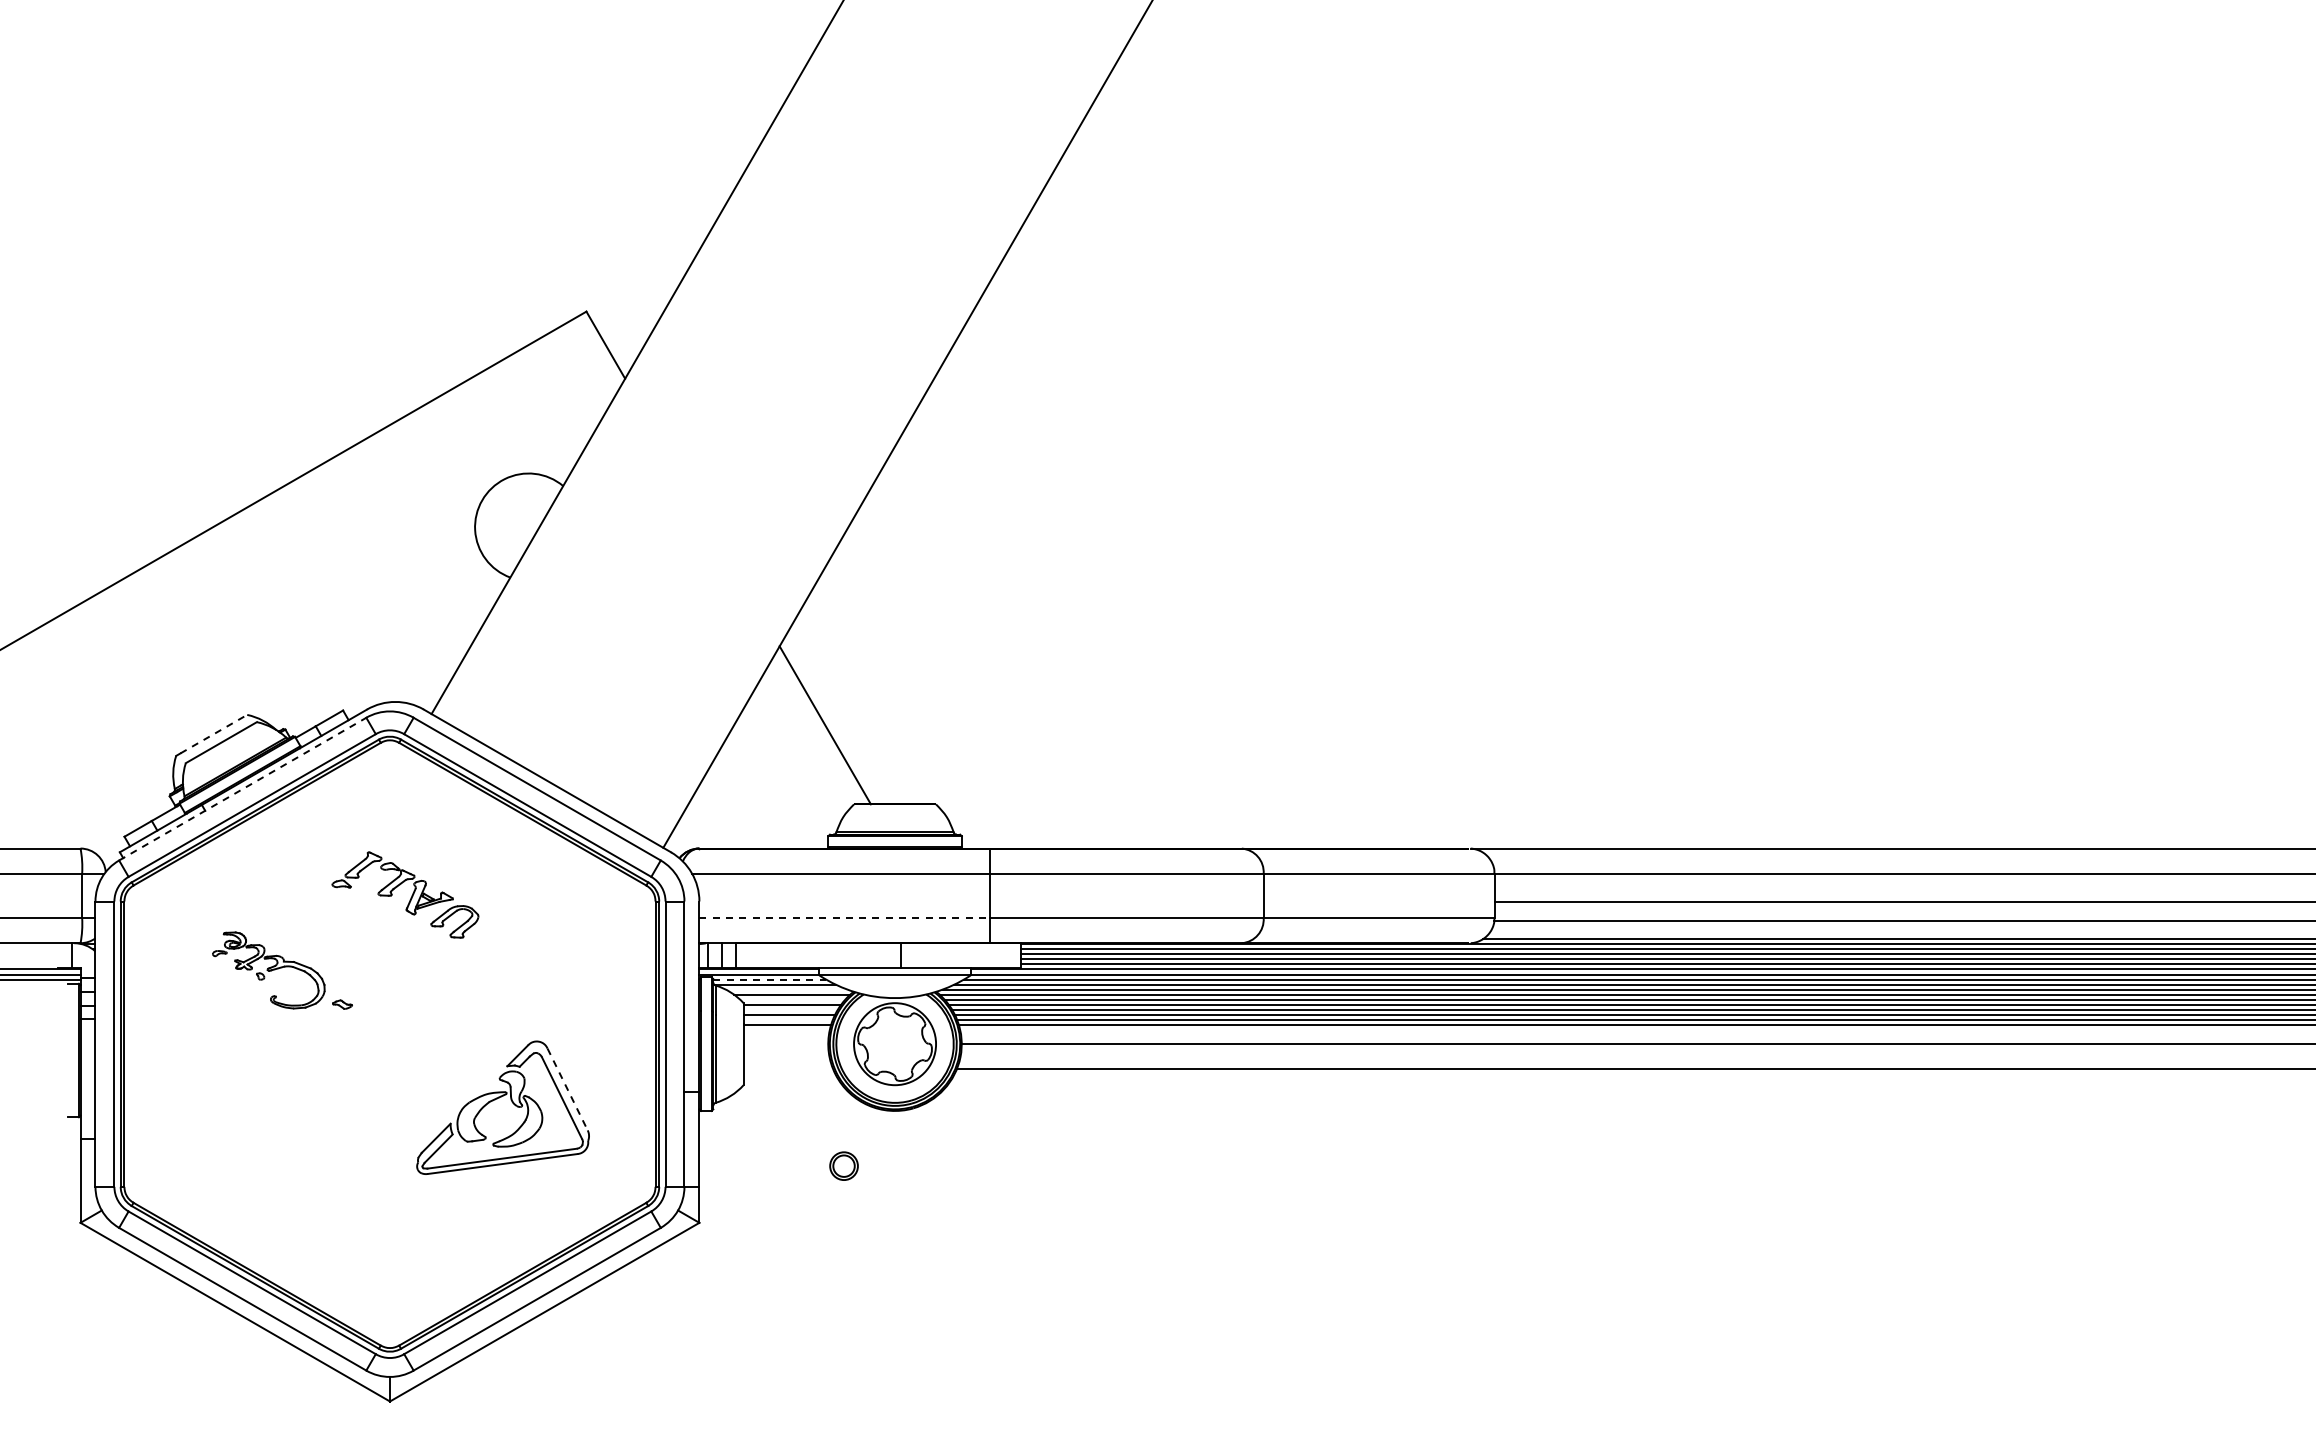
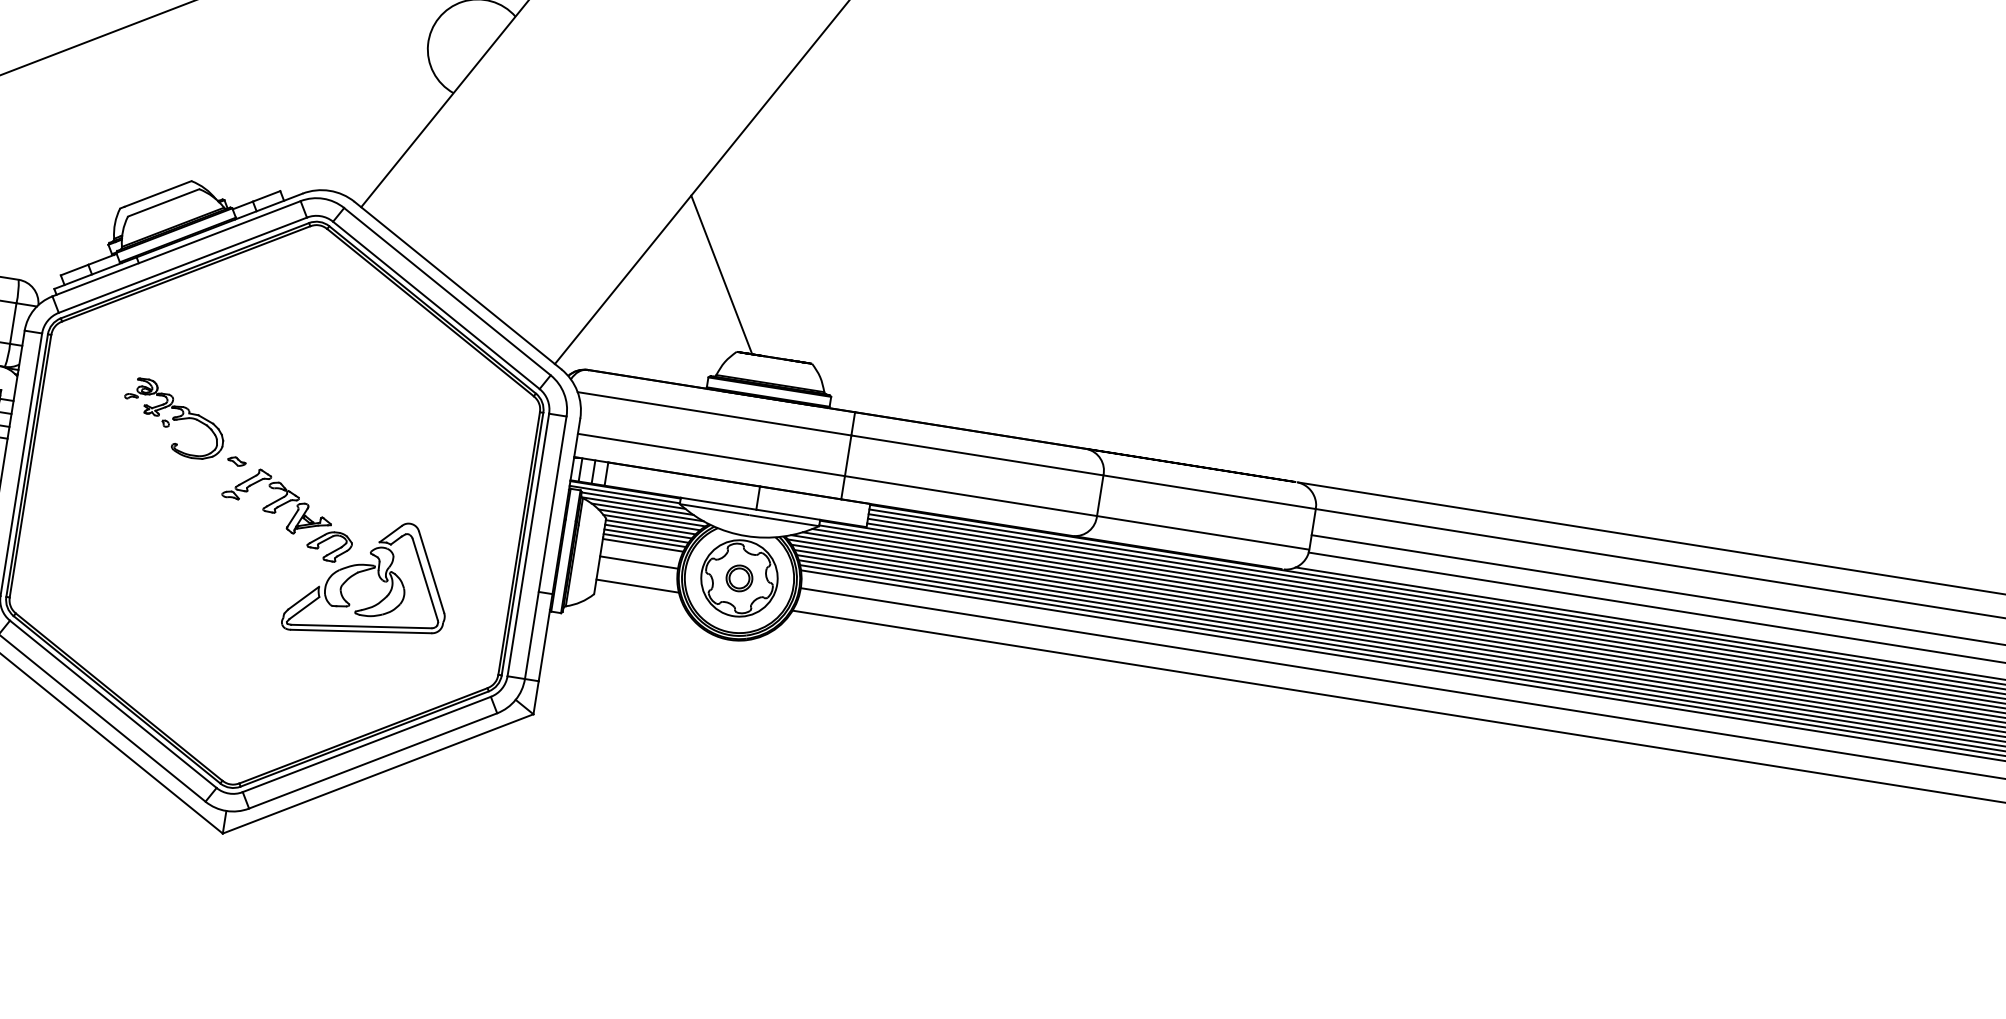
line: (213, 734) -> (157, 194), dashed -> solid
line: (242, 789) -> (176, 249), dashed -> solid
part: (405, 894) -> (288, 513), moved
line: (845, 917) -> (712, 454), dashed -> solid
line: (770, 979) -> (634, 500), dashed -> solid
line: (786, 989) -> (647, 512), added
line: (792, 999) -> (651, 522), added
line: (790, 1009) -> (648, 531), added
line: (787, 1019) -> (644, 540), added
line: (785, 1044) -> (638, 562), added
line: (788, 1069) -> (637, 586), added
line: (567, 1089) -> (431, 572), dashed -> solid
part: (843, 1165) -> (739, 577), moved

